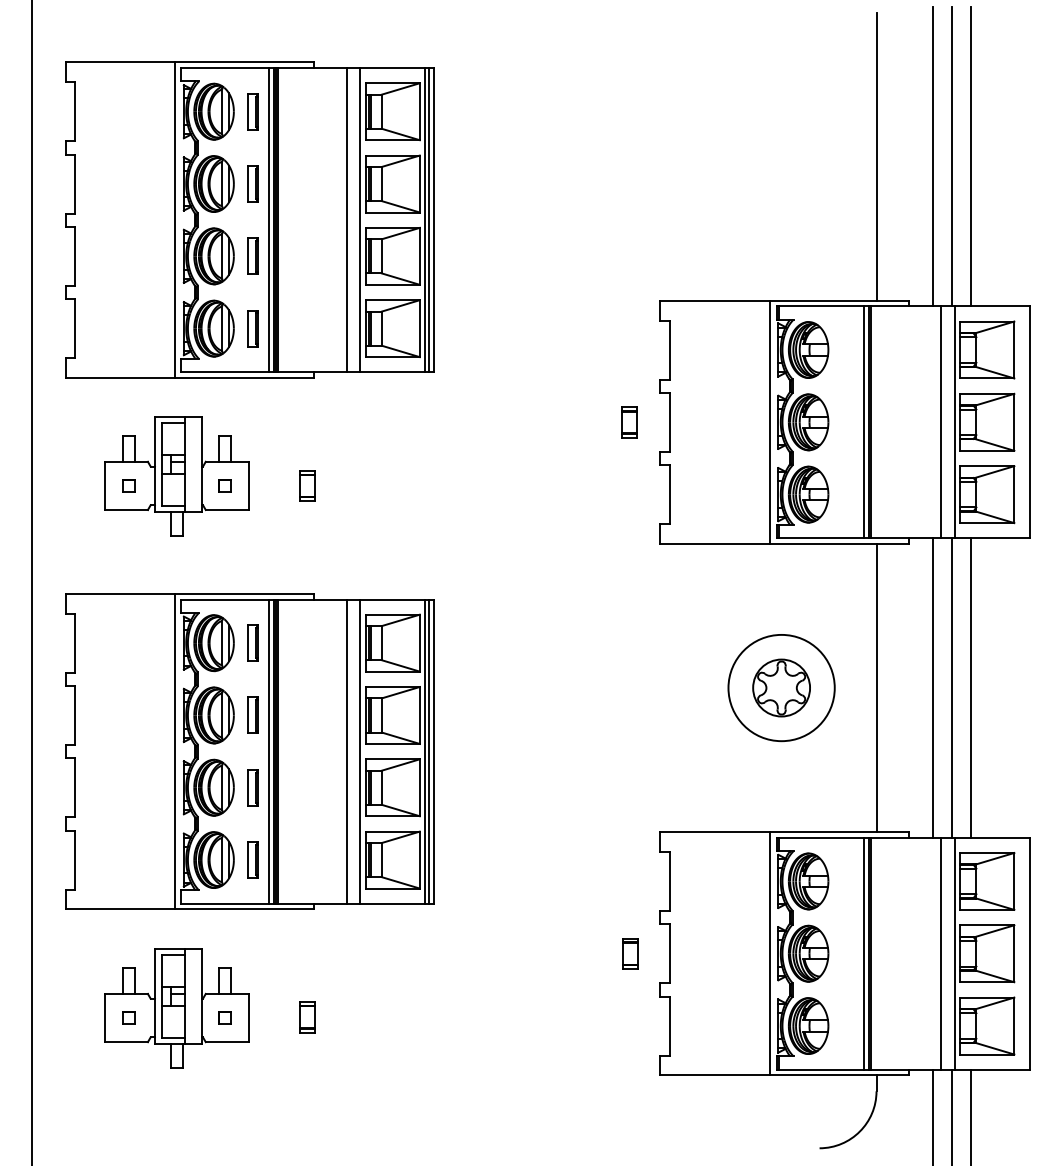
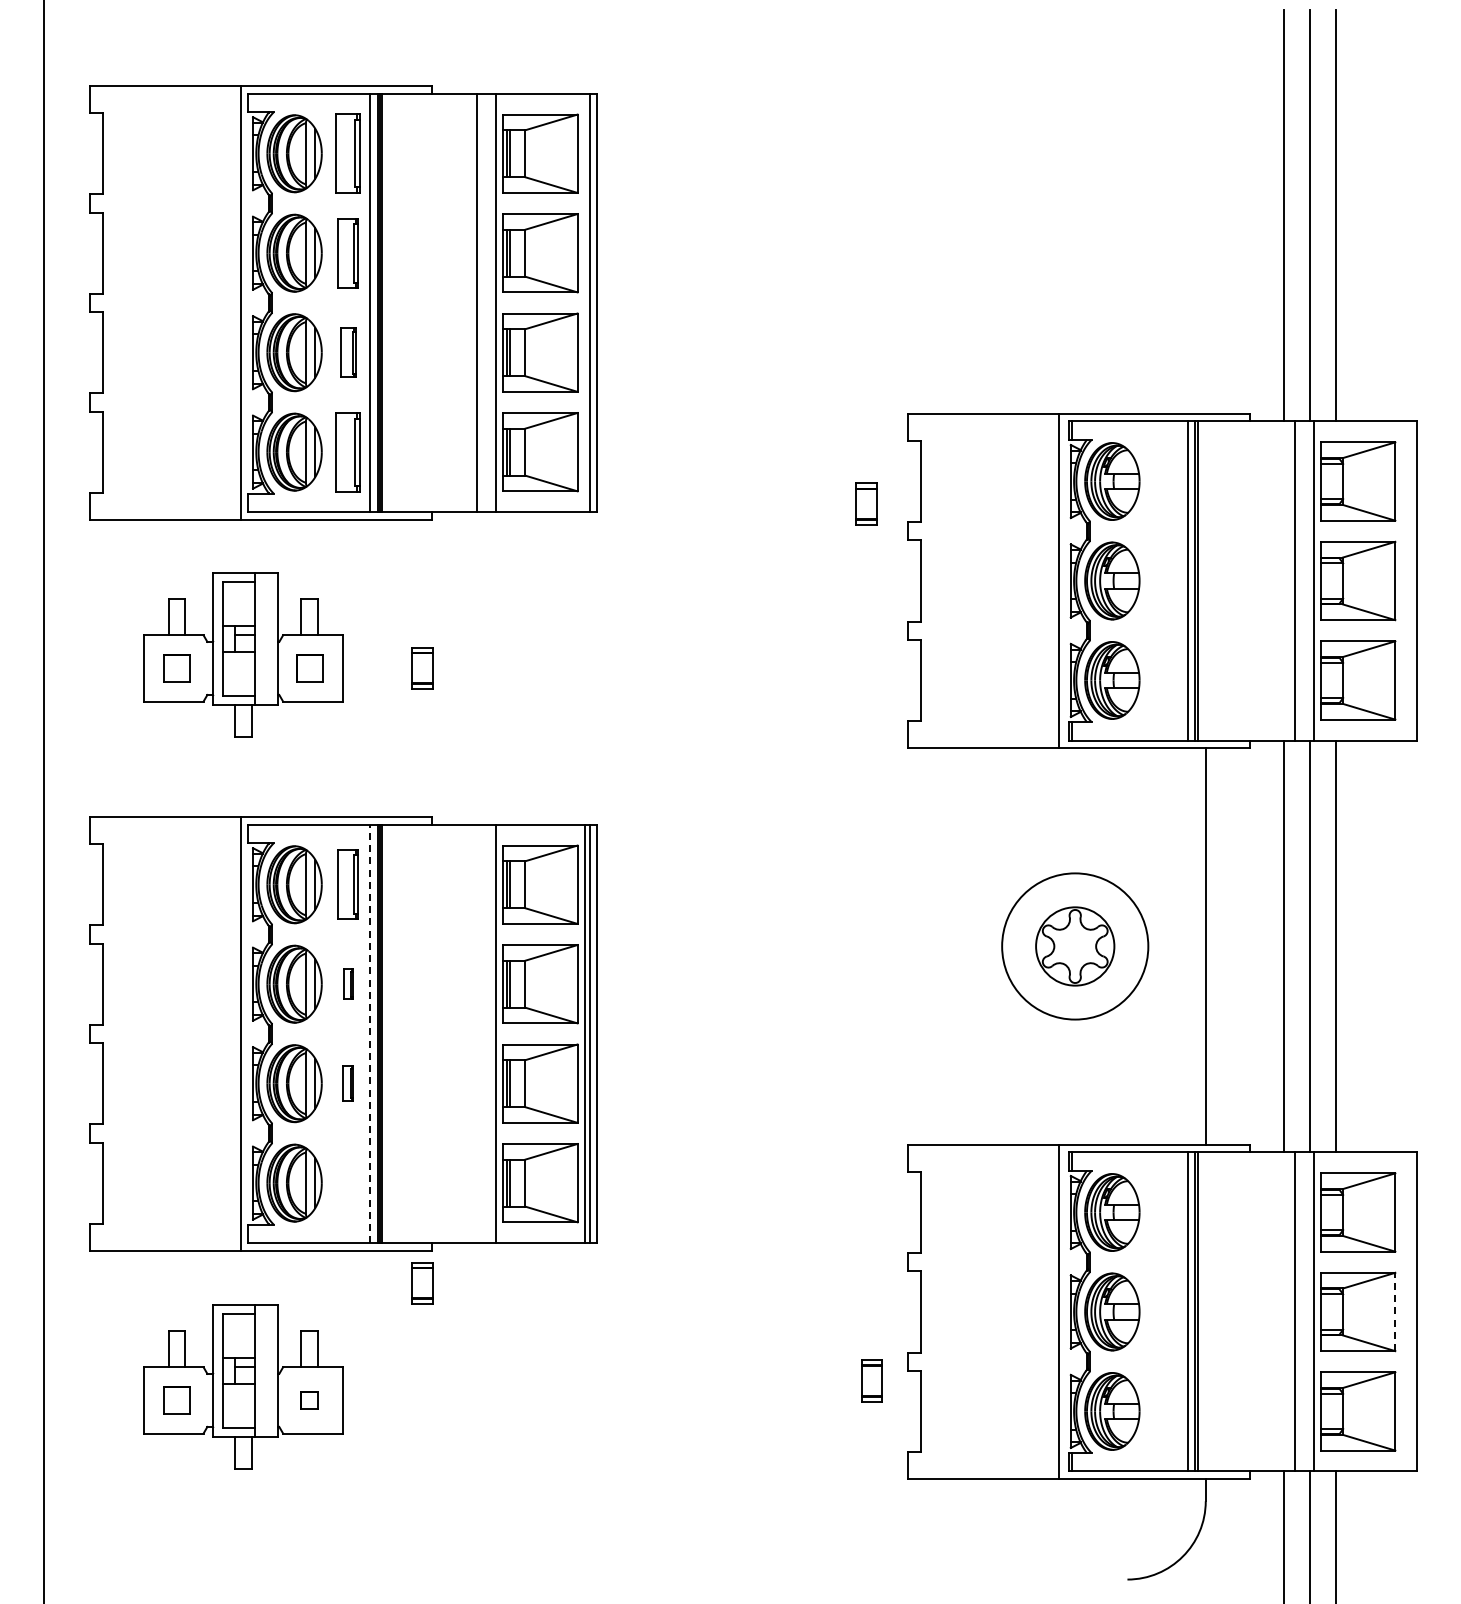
part: (253, 111) -> (348, 153), size x1.6
line: (876, 156) -> (1205, 215), removed
part: (253, 183) -> (348, 252), size x1.4
line: (425, 219) -> (585, 302), removed
part: (253, 328) -> (348, 451), size x1.6
part: (629, 421) -> (866, 503), moved
part: (128, 485) -> (176, 668), size x1.6
part: (224, 485) -> (309, 668), size x1.6
part: (253, 642) -> (348, 884), size x1.4
part: (253, 714) -> (348, 983), size x0.6
line: (269, 751) -> (370, 1033), solid -> dashed
line: (347, 751) -> (477, 1033), removed
part: (253, 787) -> (348, 1083), size x0.7
part: (253, 859) -> (348, 1182), removed
part: (629, 953) -> (871, 1380), moved
line: (1014, 953) -> (1395, 1311), solid -> dashed
part: (307, 1017) -> (422, 1283), moved
part: (128, 1018) -> (176, 1400), size x1.6

